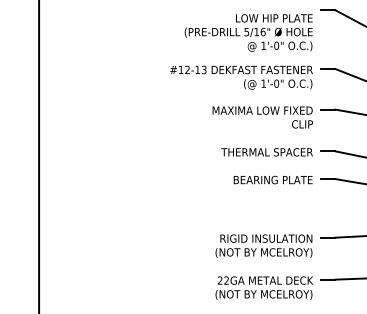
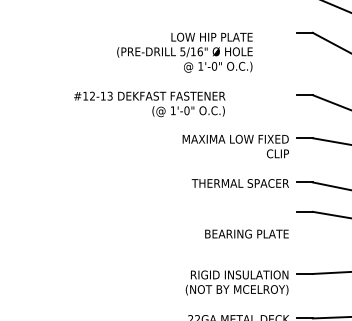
text: (248, 32) -> (184, 52), moved
text: (241, 77) -> (149, 104), moved
text: (272, 179) -> (246, 233), moved

